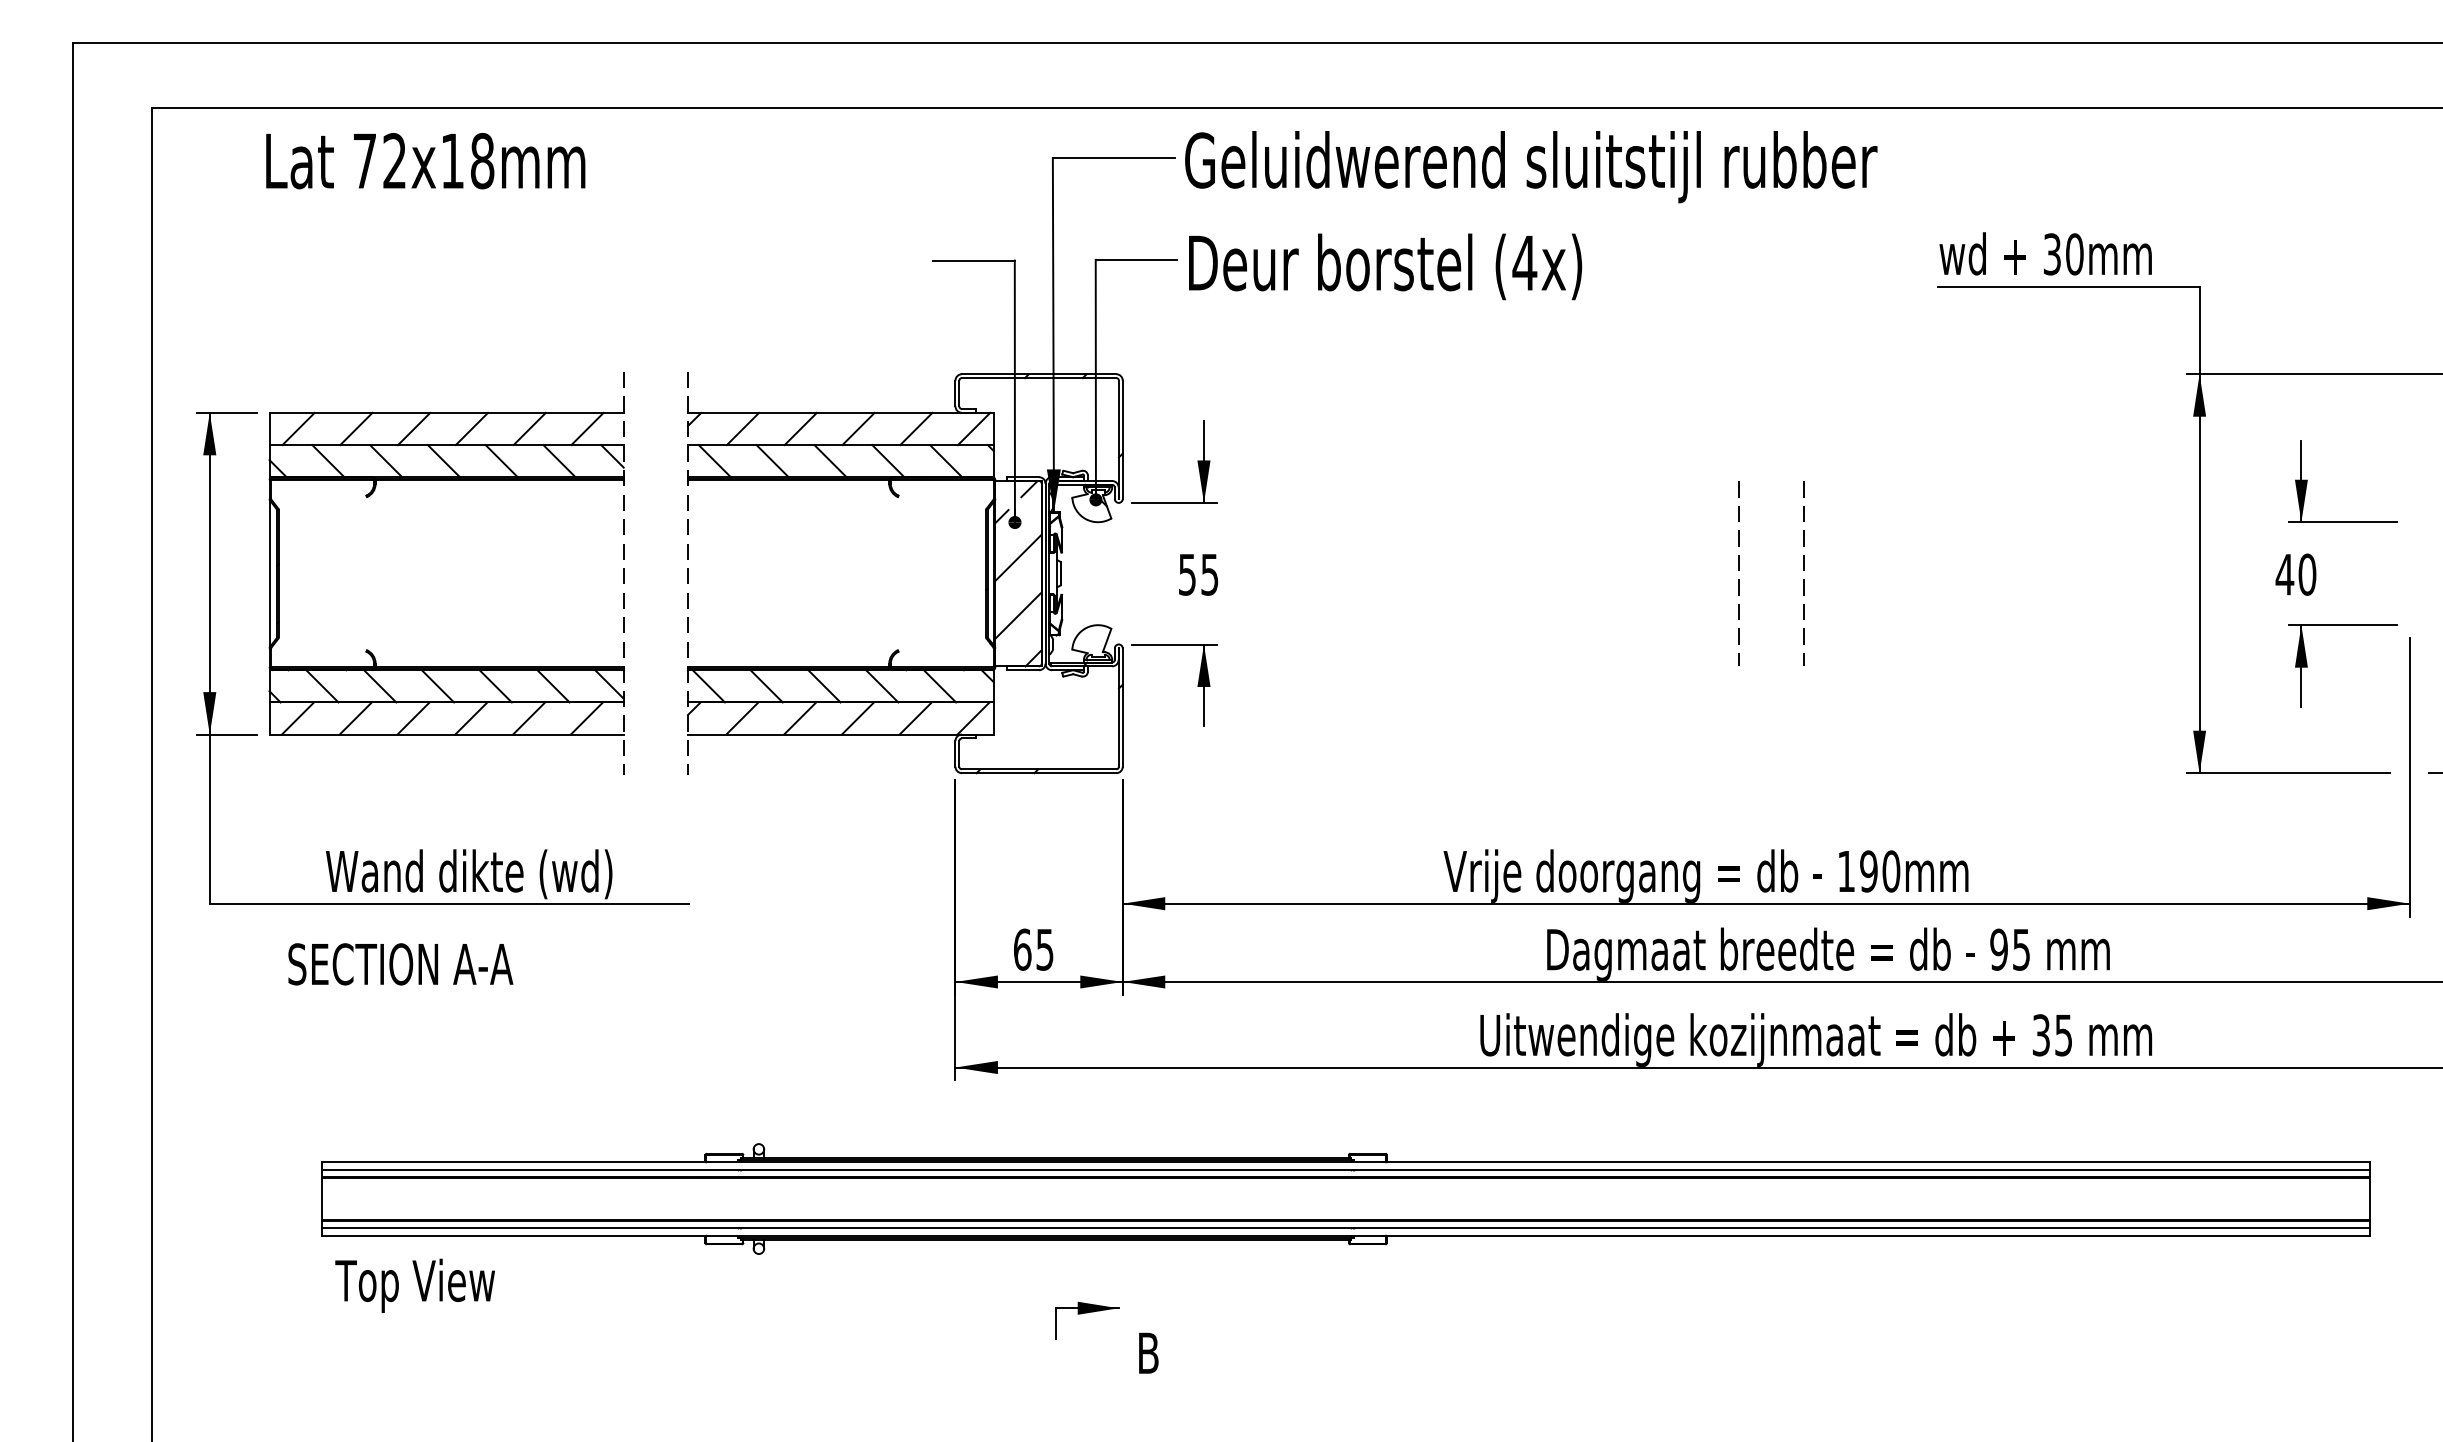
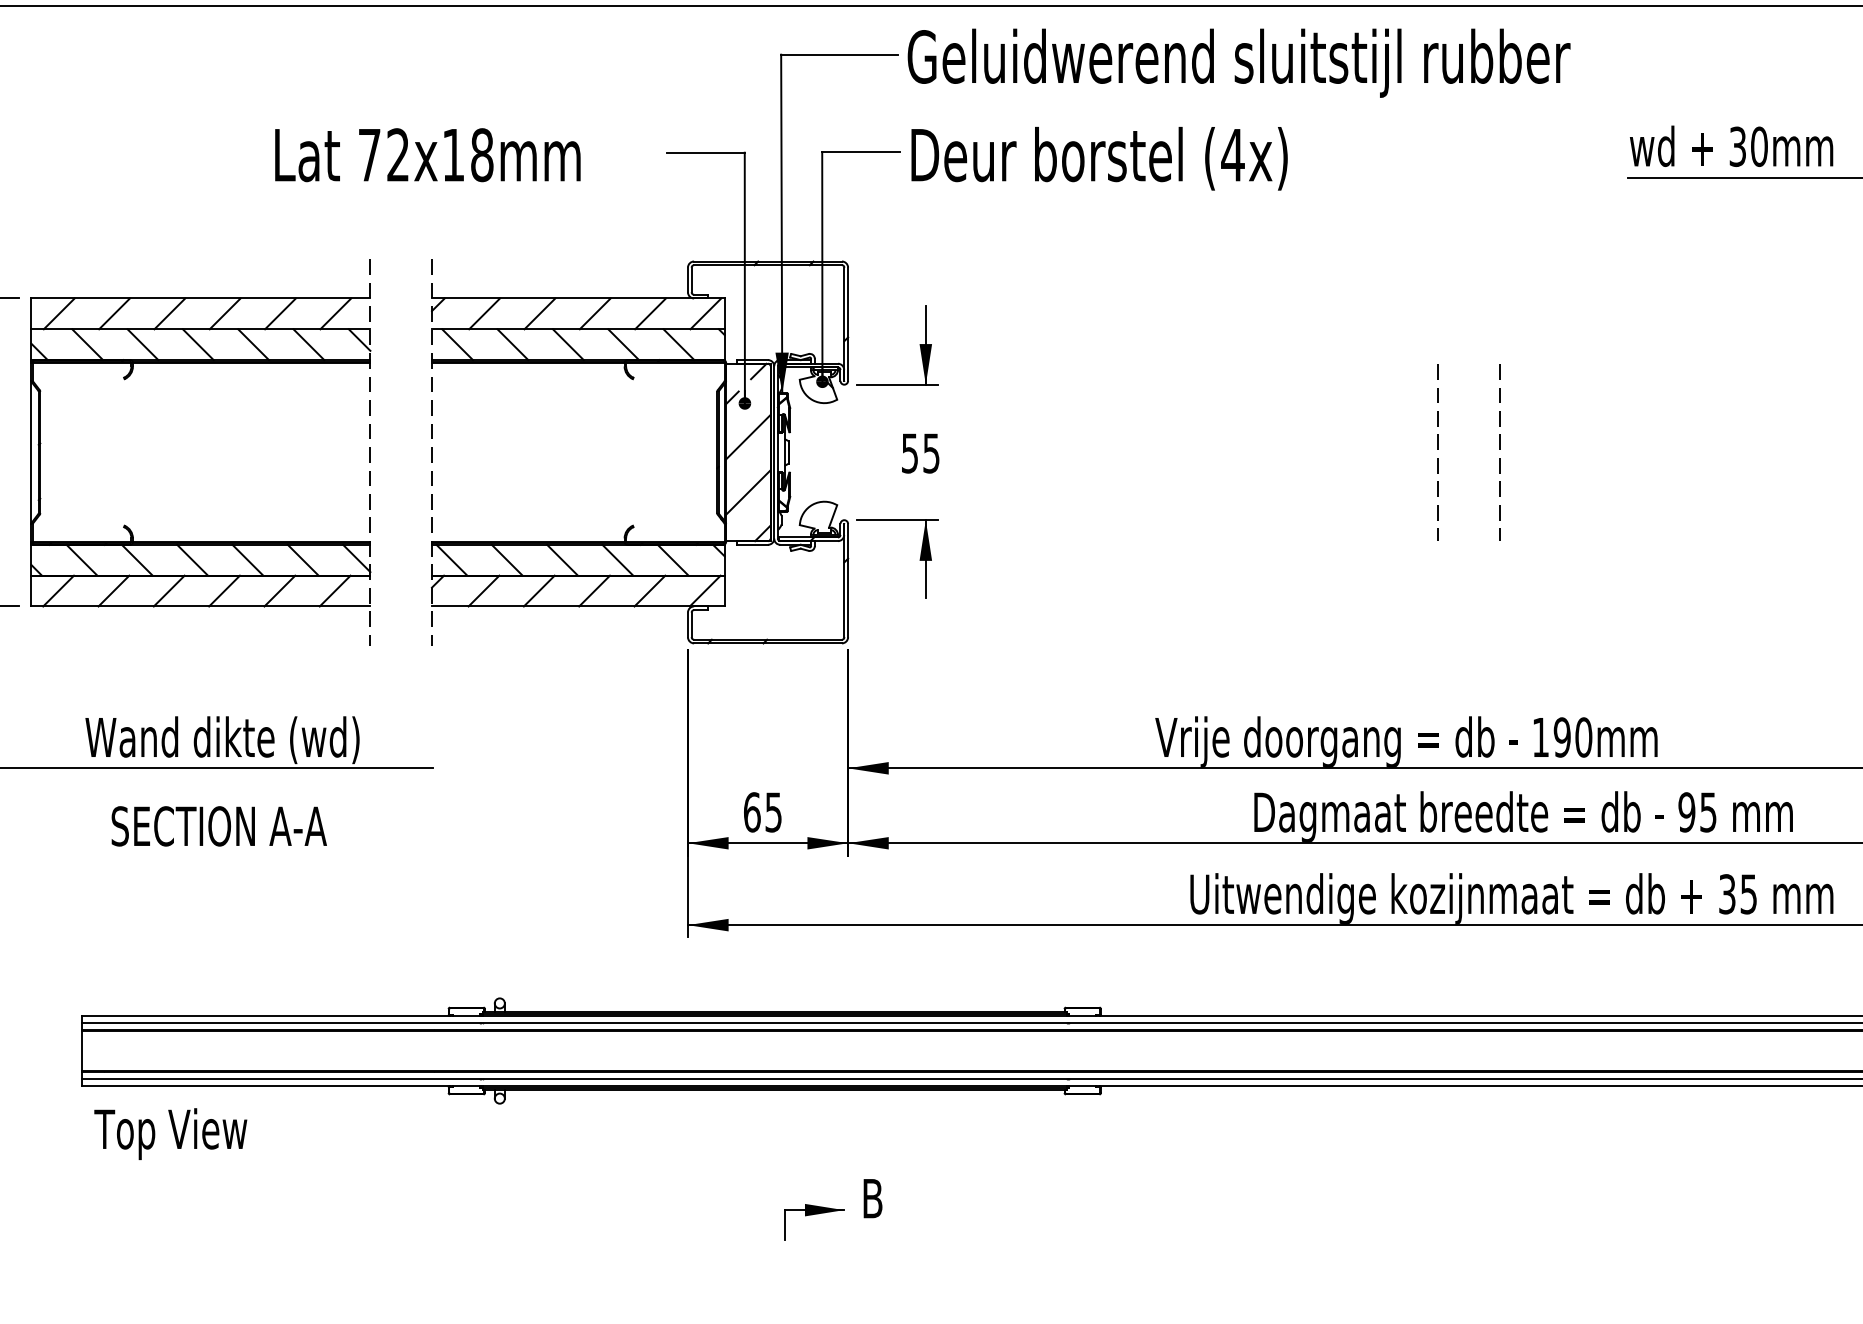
text: (425, 161) -> (427, 155), moved
text: (400, 964) -> (218, 826), moved
part: (1087, 1313) -> (814, 1215), moved

